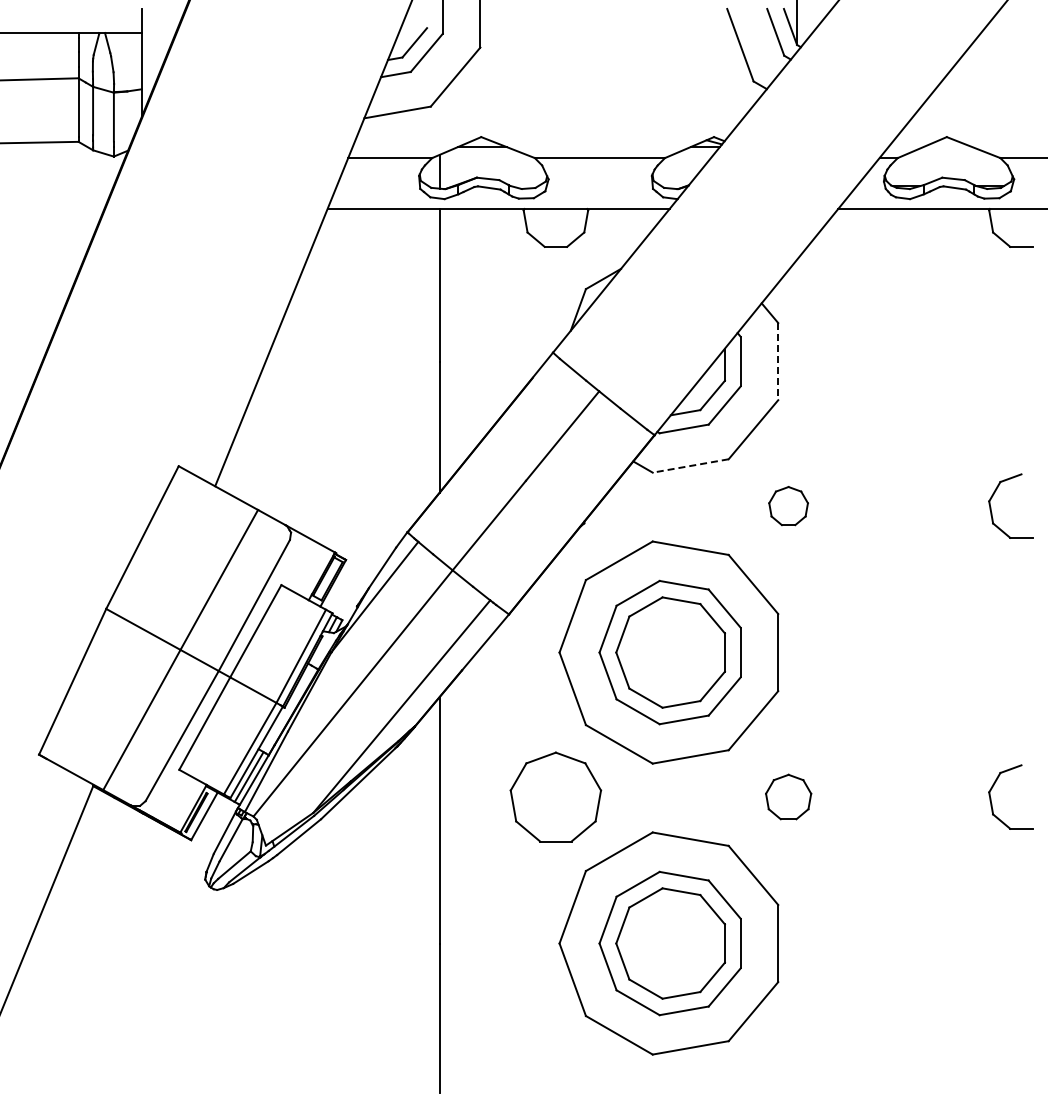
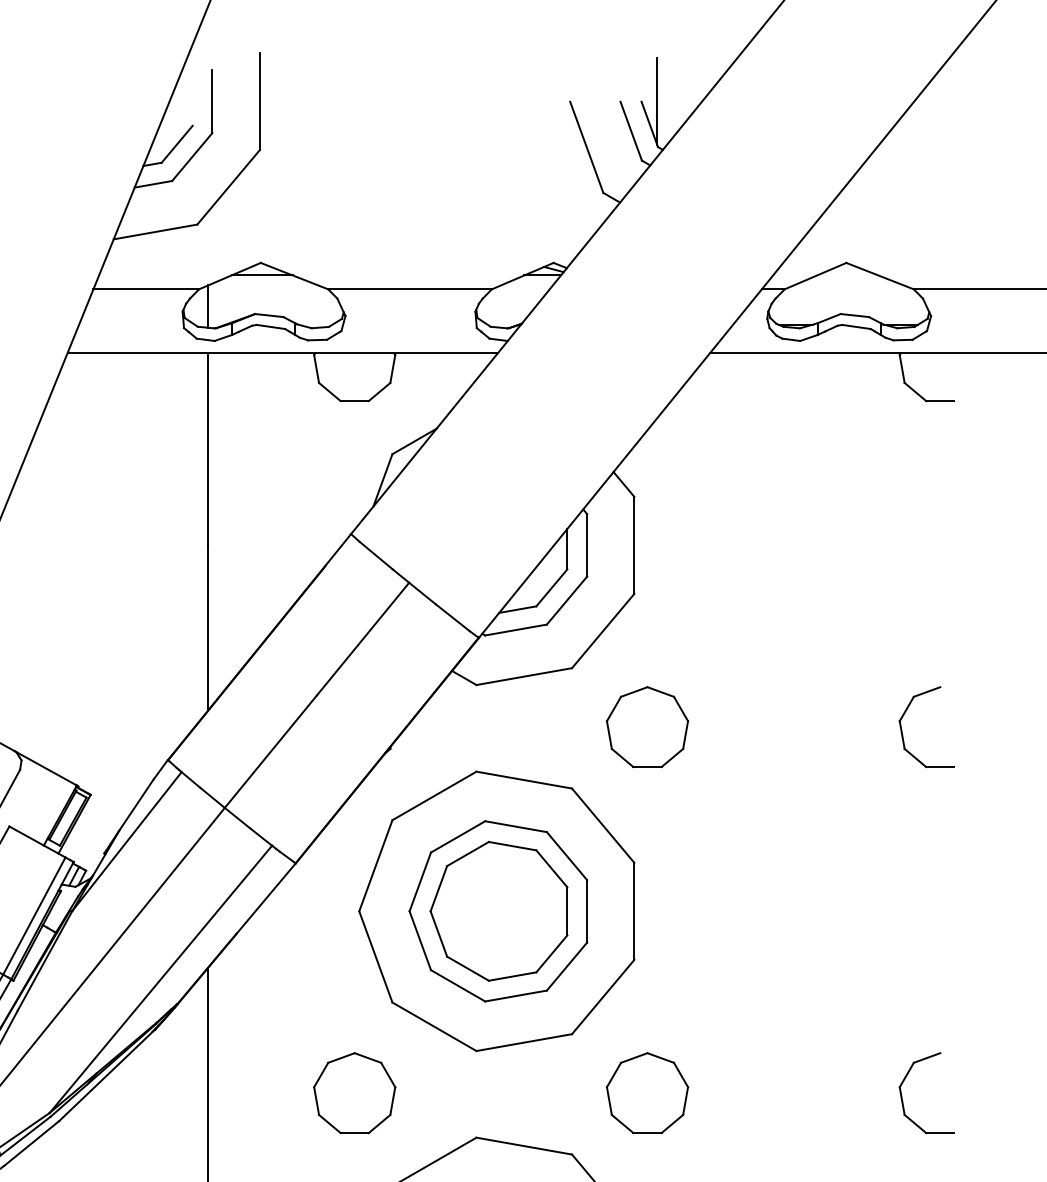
line: (778, 361) -> (634, 545), dashed -> solid
line: (690, 465) -> (523, 676), dashed -> solid
part: (788, 505) -> (647, 726), size x1.67
part: (555, 796) -> (354, 1092), size x0.71
part: (788, 796) -> (647, 1092), size x1.43

